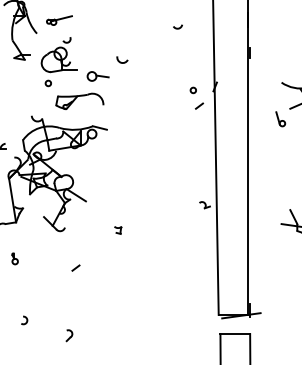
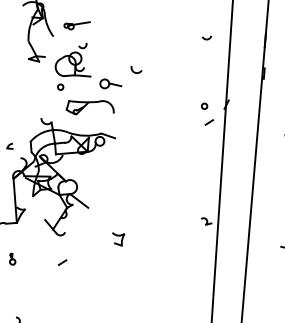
arc: (177, 27) -> (206, 38), moved
part: (117, 230) -> (117, 239), size x1.67
line: (75, 267) -> (62, 262), moved

